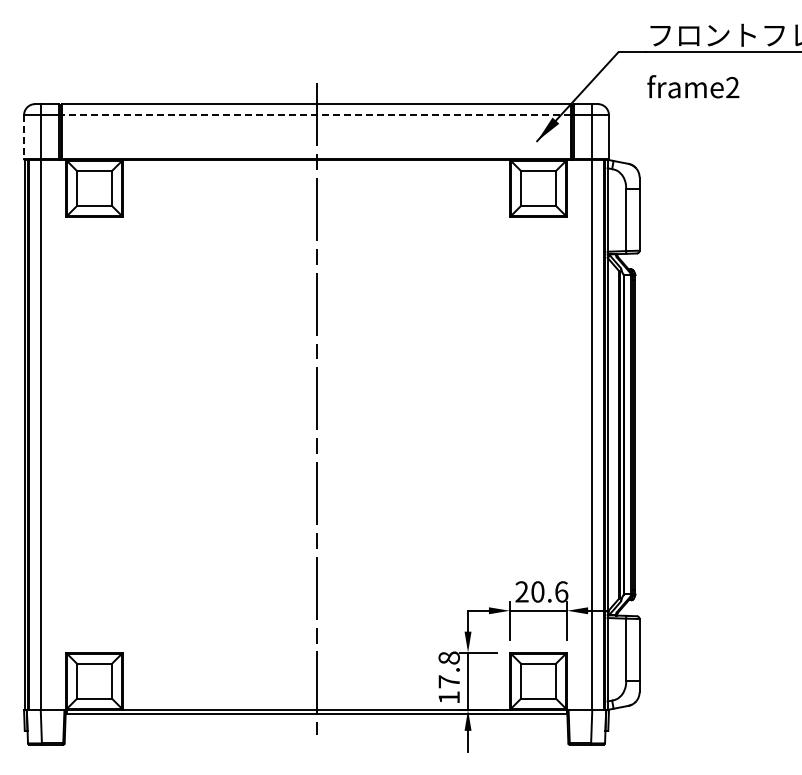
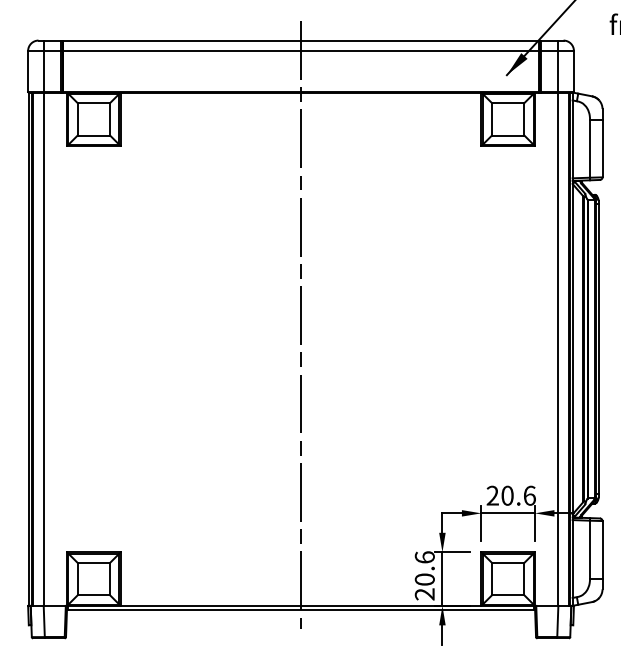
line: (316, 115) -> (301, 51), dashed -> solid
line: (24, 137) -> (28, 71), dashed -> solid
text: (448, 677) -> (424, 575), 17.8 -> 20.6

